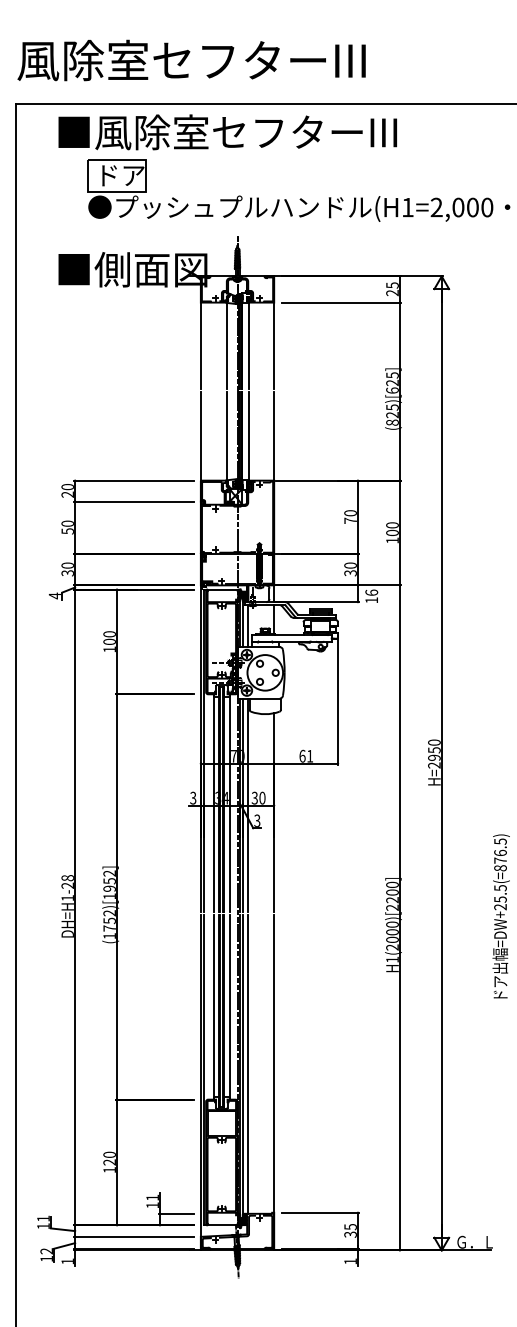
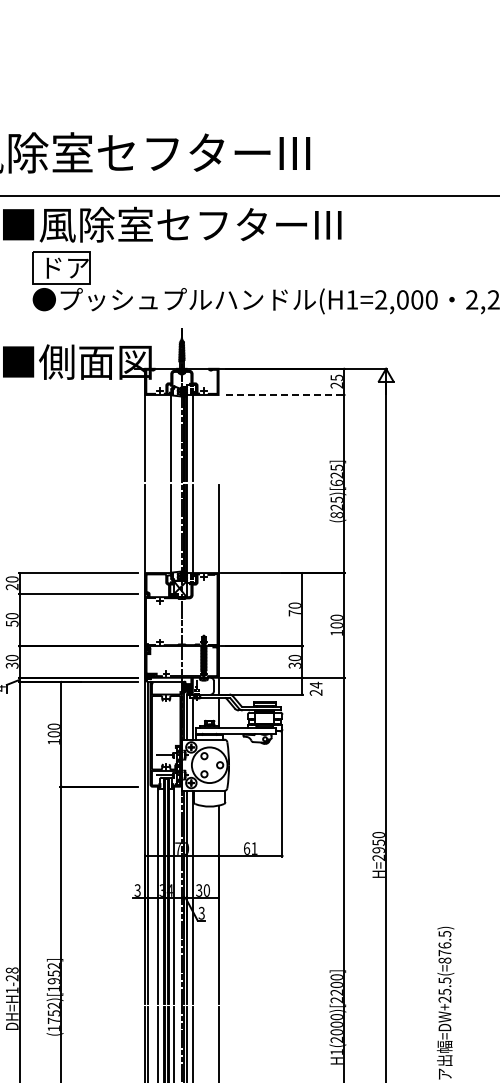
line: (341, 302) -> (285, 394), solid -> dashed
line: (274, 332) -> (218, 424), removed
text: (371, 596) -> (315, 688), 16 -> 24

